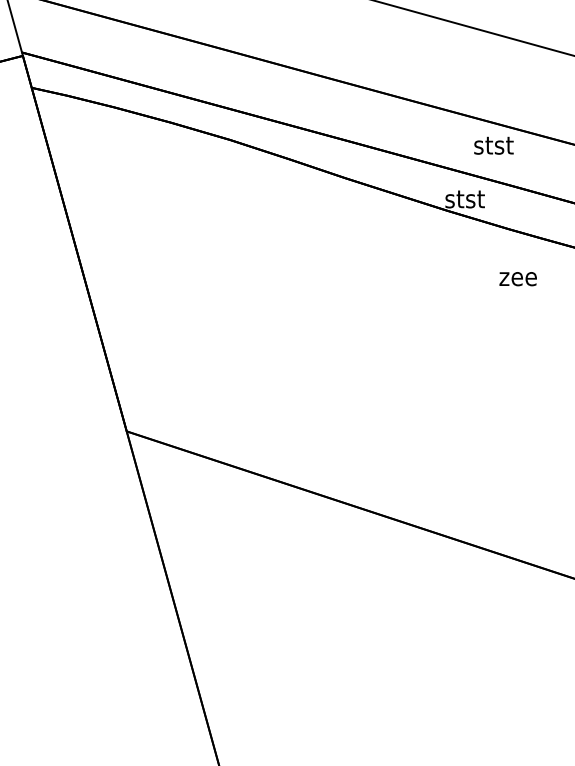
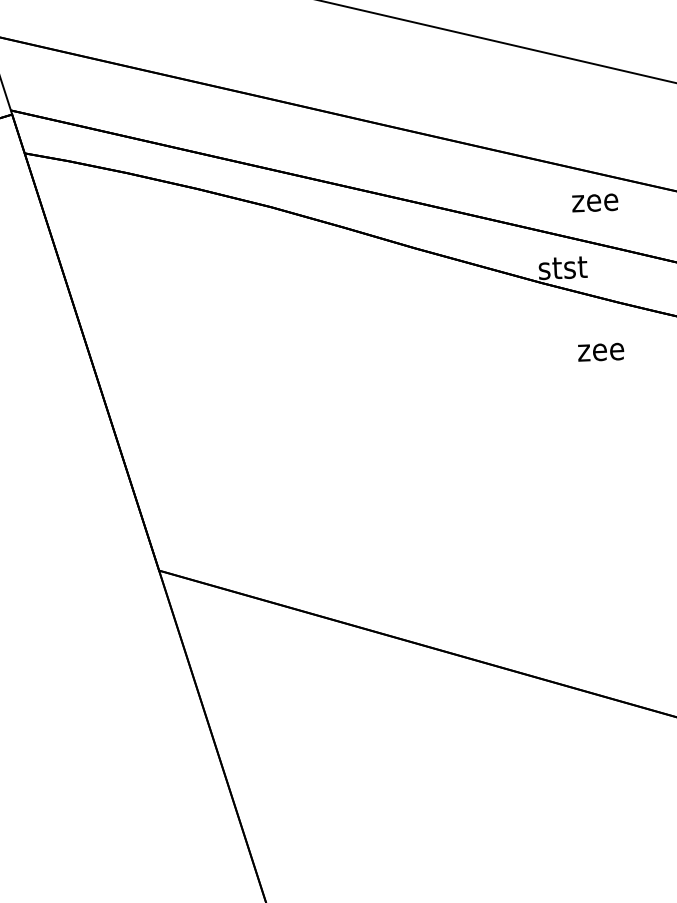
text: (493, 145) -> (595, 200), stst -> zee
text: (517, 279) -> (600, 352), moved

